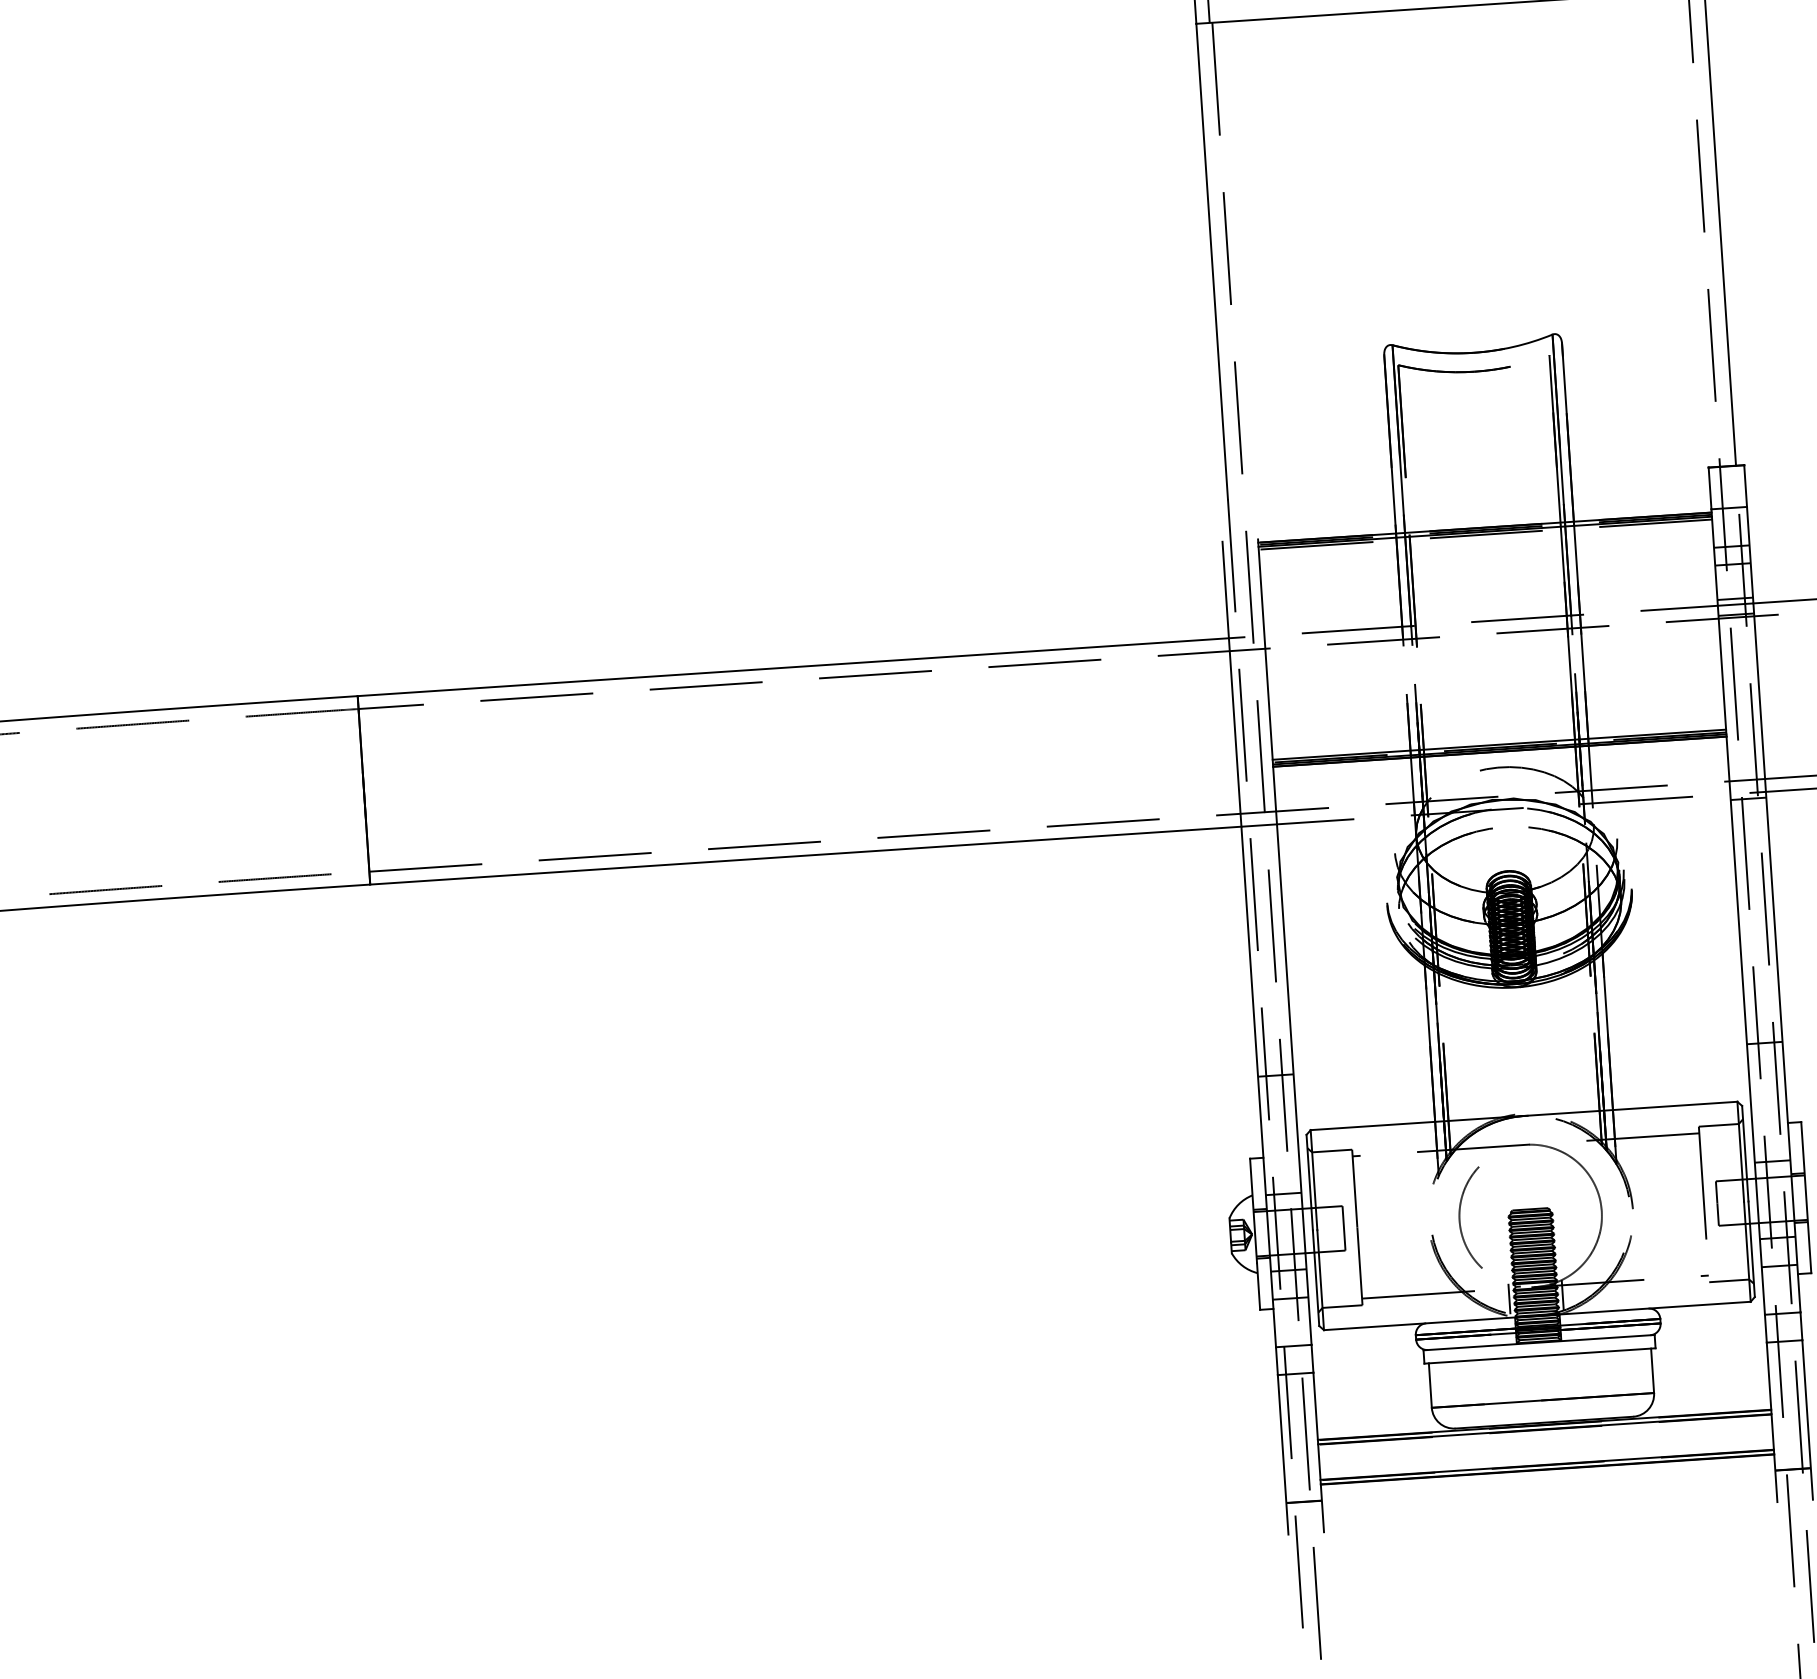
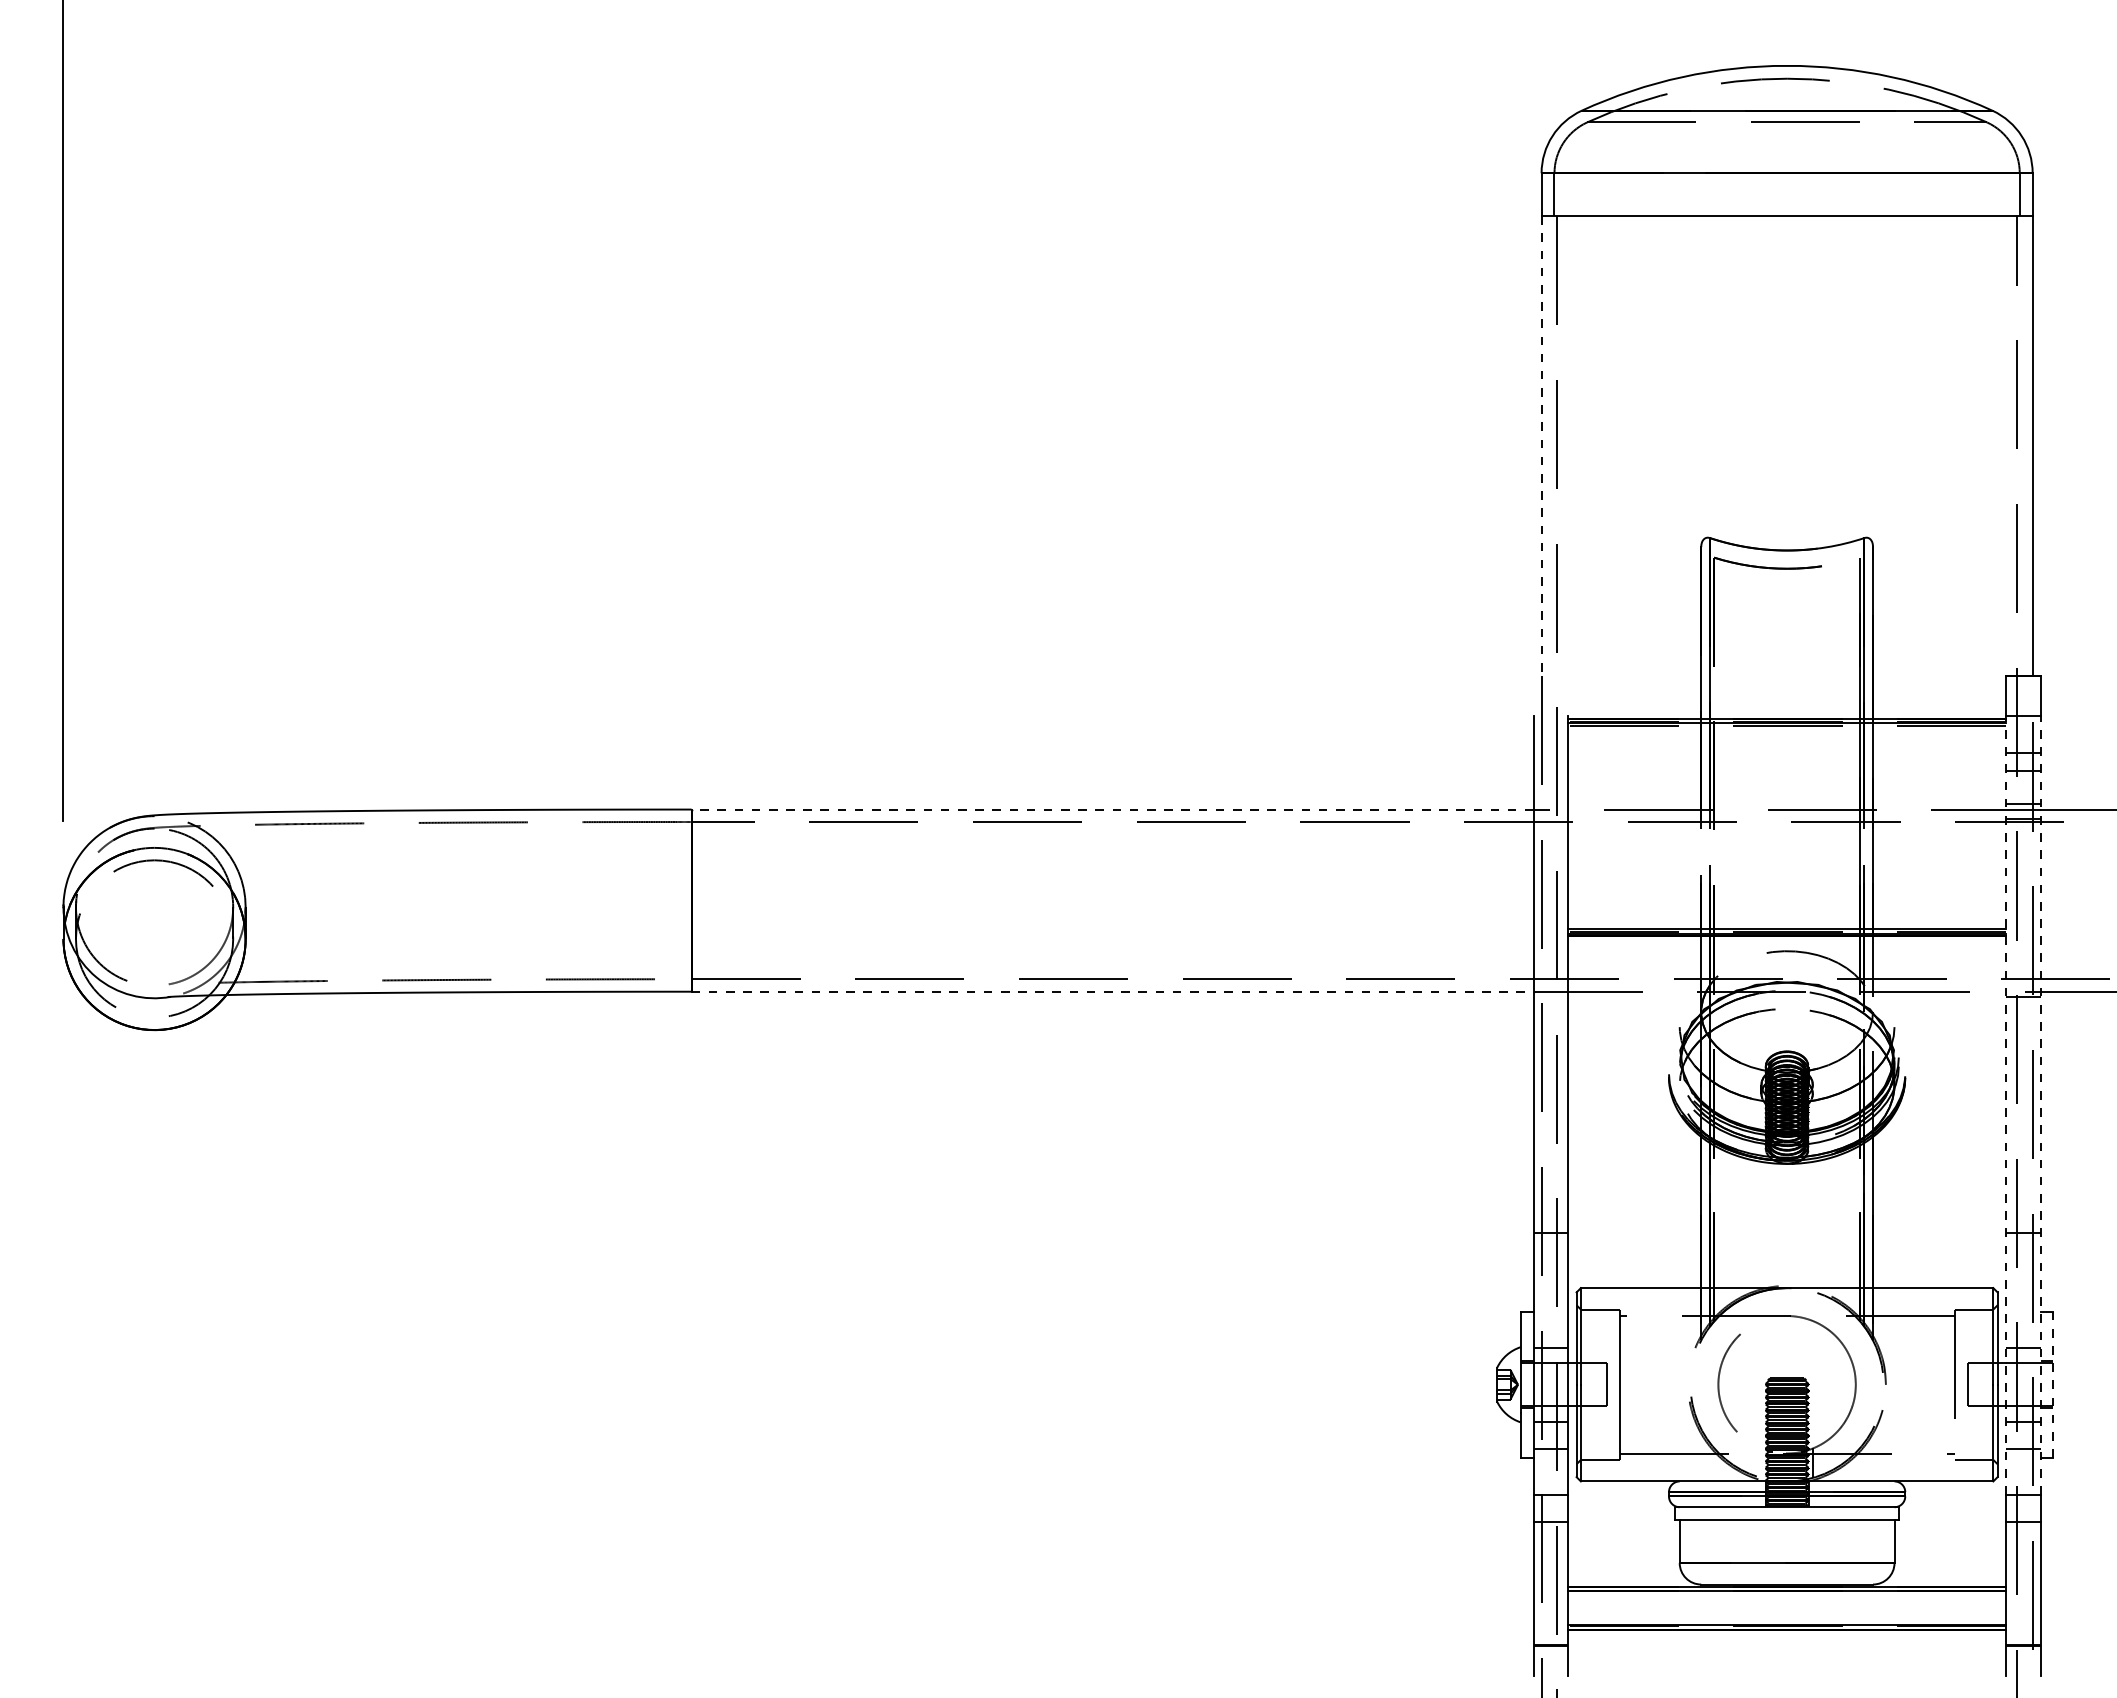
line: (1212, 262) -> (1541, 446), solid -> dashed
line: (793, 667) -> (1112, 809), solid -> dashed
line: (806, 855) -> (1113, 991), solid -> dashed
line: (1773, 909) -> (2040, 1105), solid -> dashed
line: (1738, 911) -> (2006, 1105), solid -> dashed
line: (1806, 1198) -> (2053, 1385), solid -> dashed
line: (1509, 1299) -> (1761, 1463), removed

